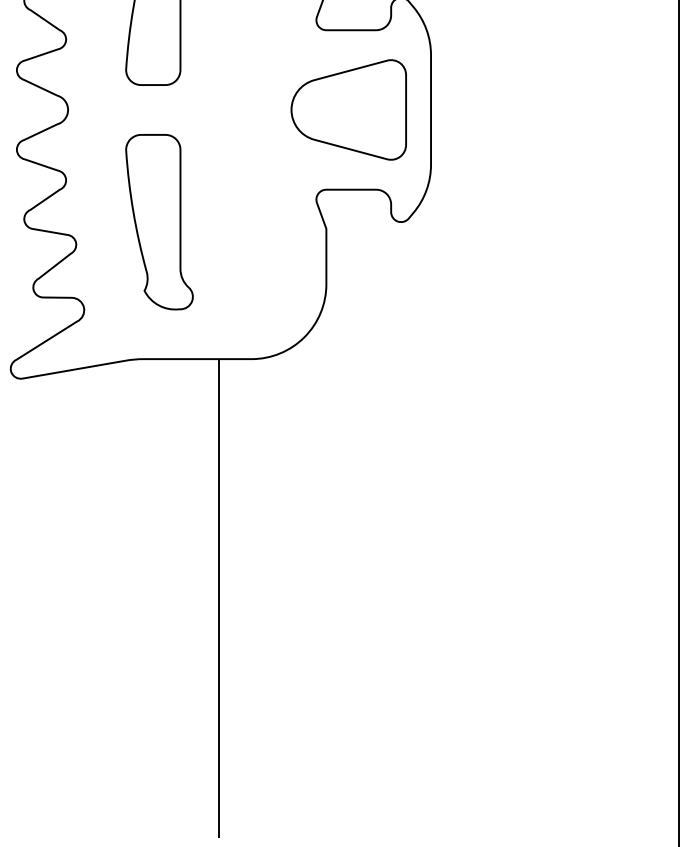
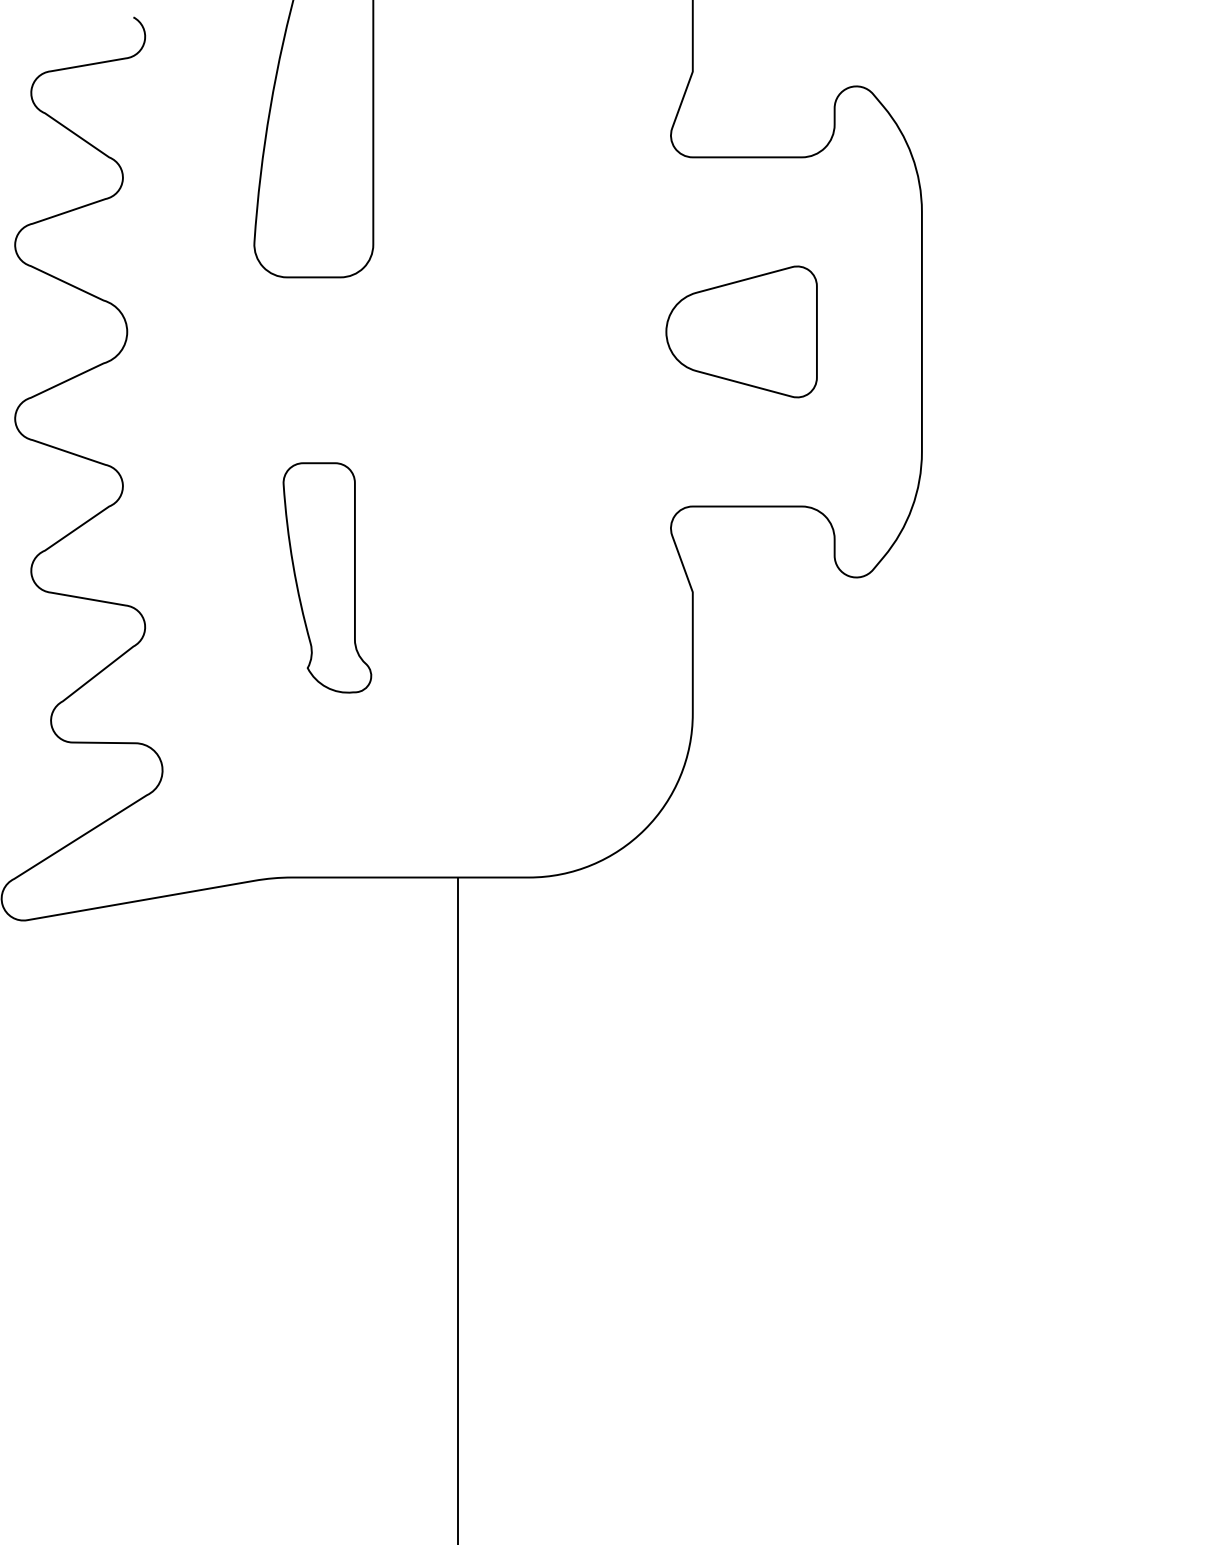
part: (348, 109) -> (741, 330), size x0.6
part: (159, 222) -> (327, 578), size x0.6

